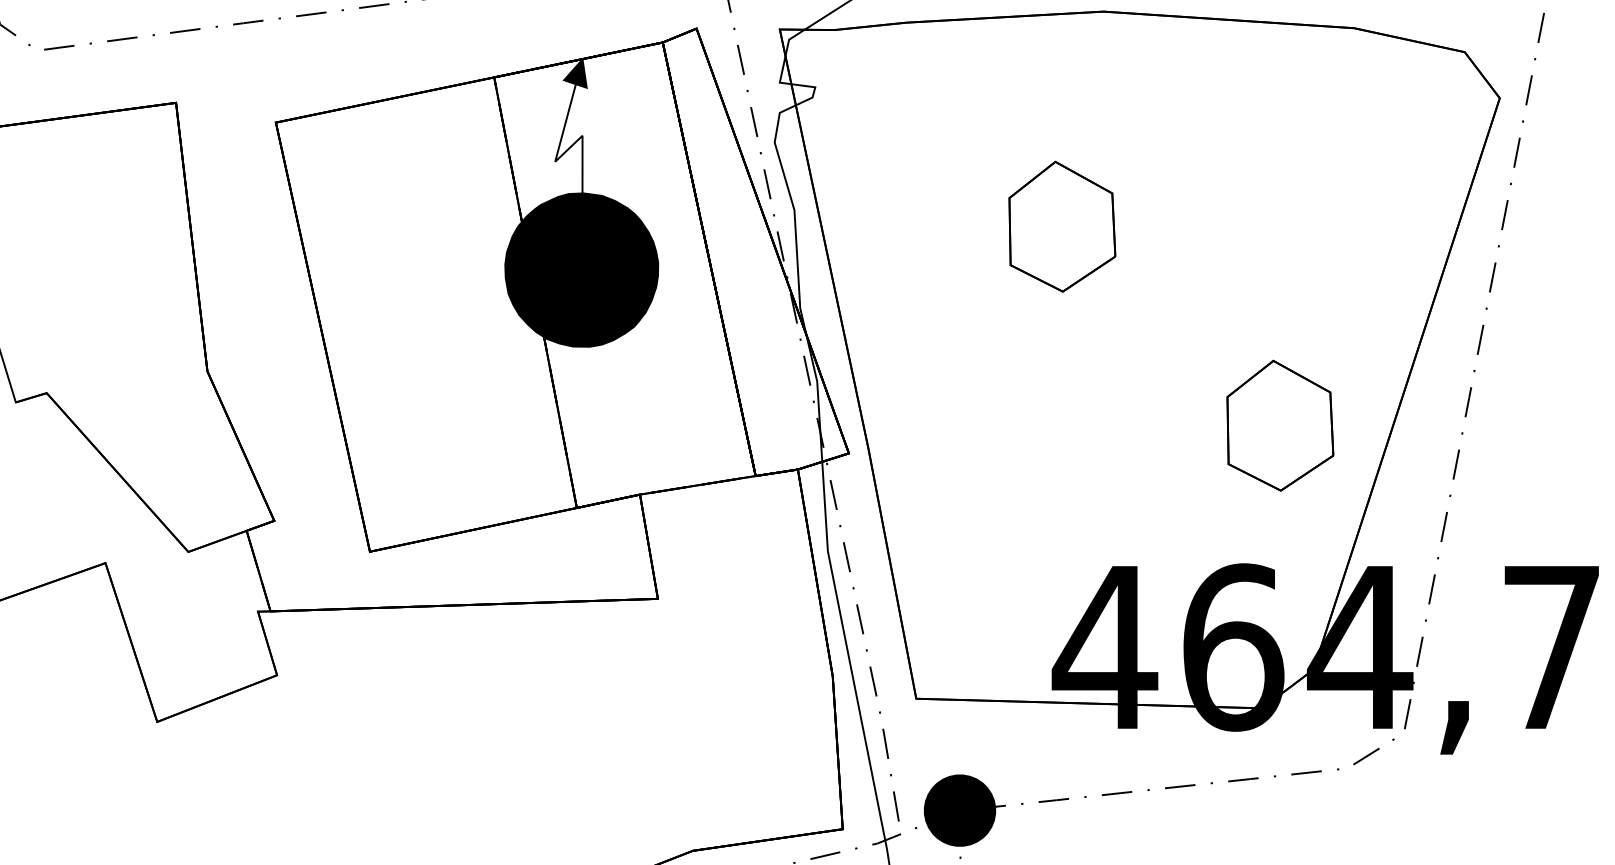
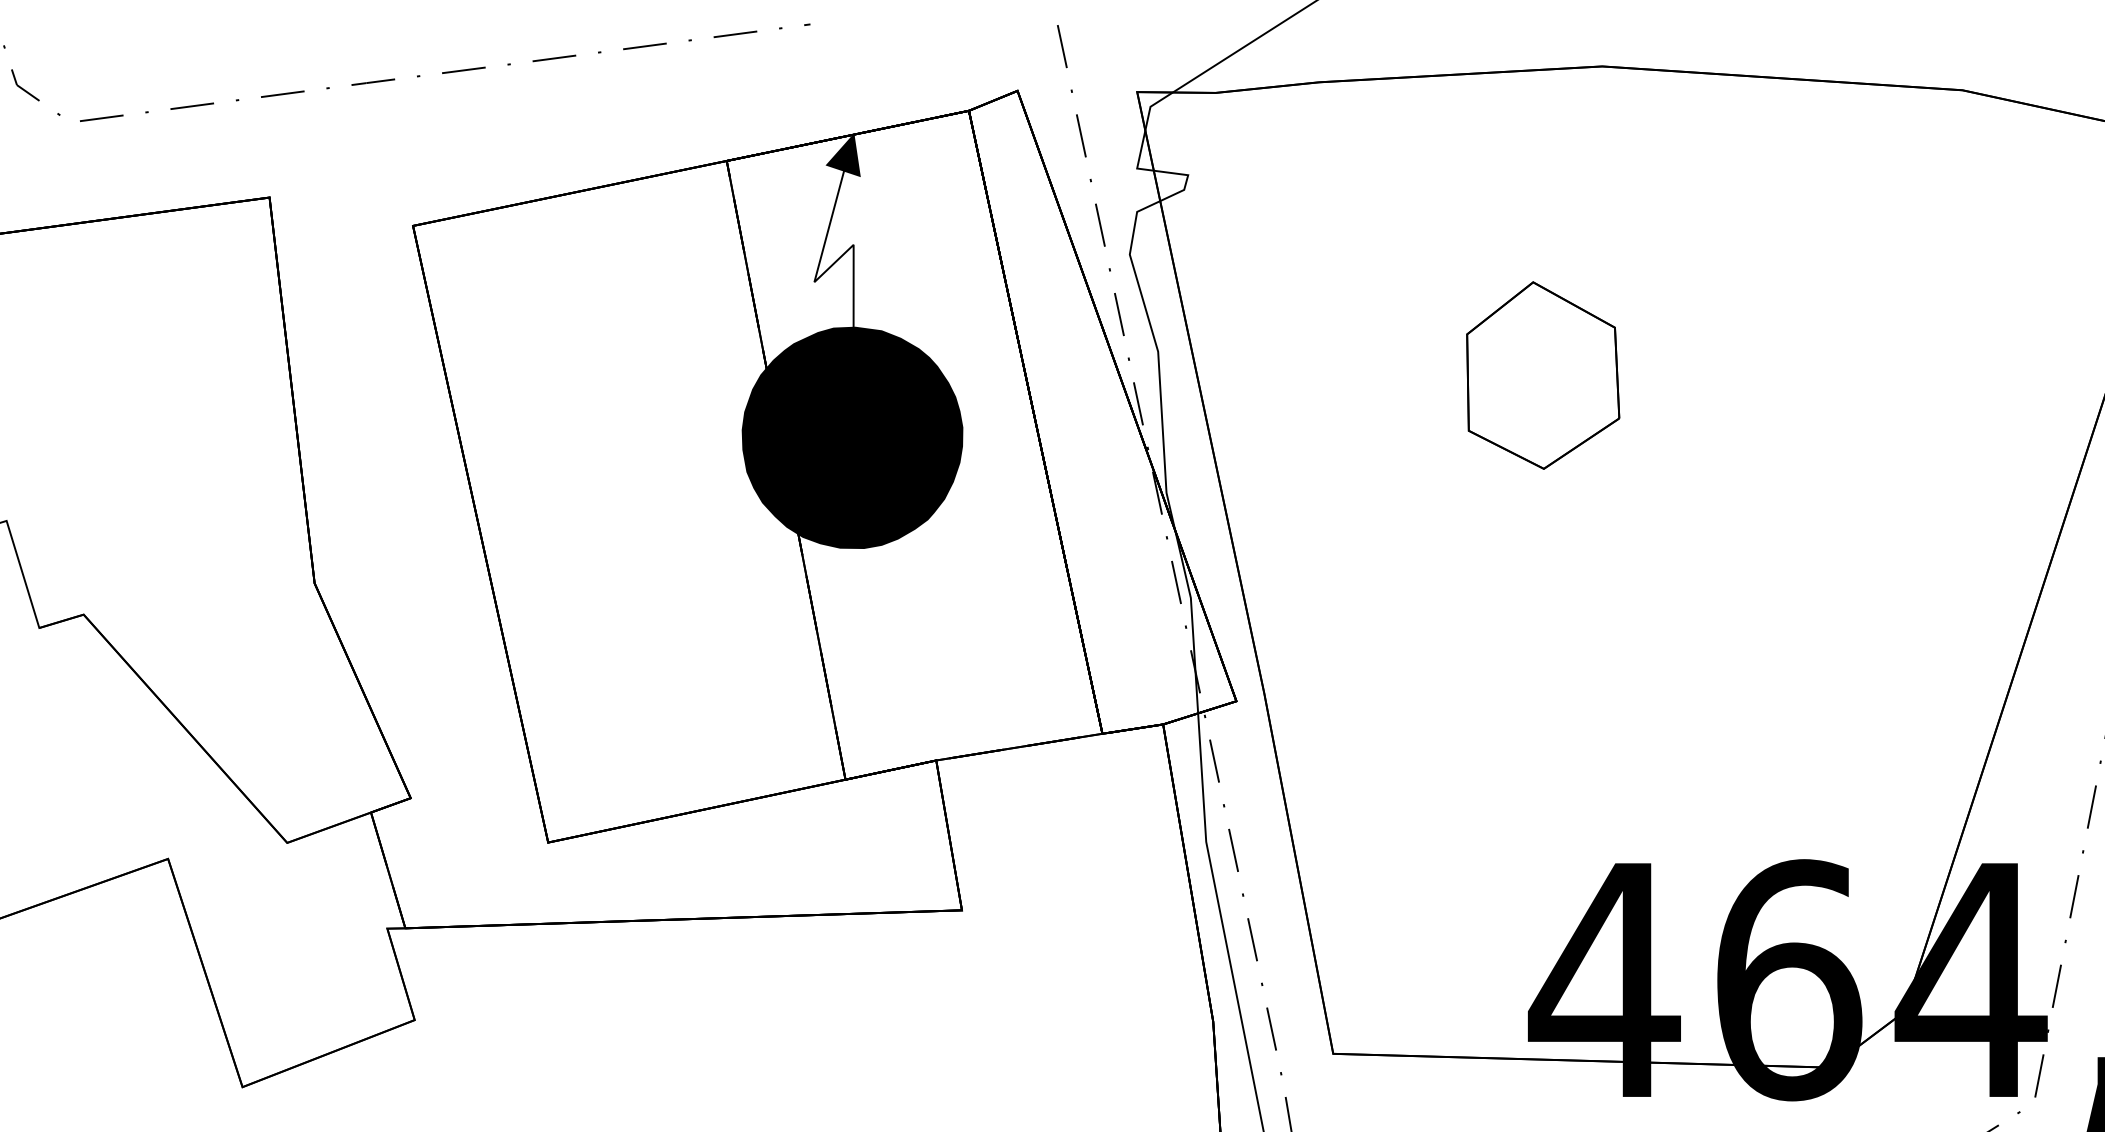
part: (1280, 425) -> (1856, 661), removed

